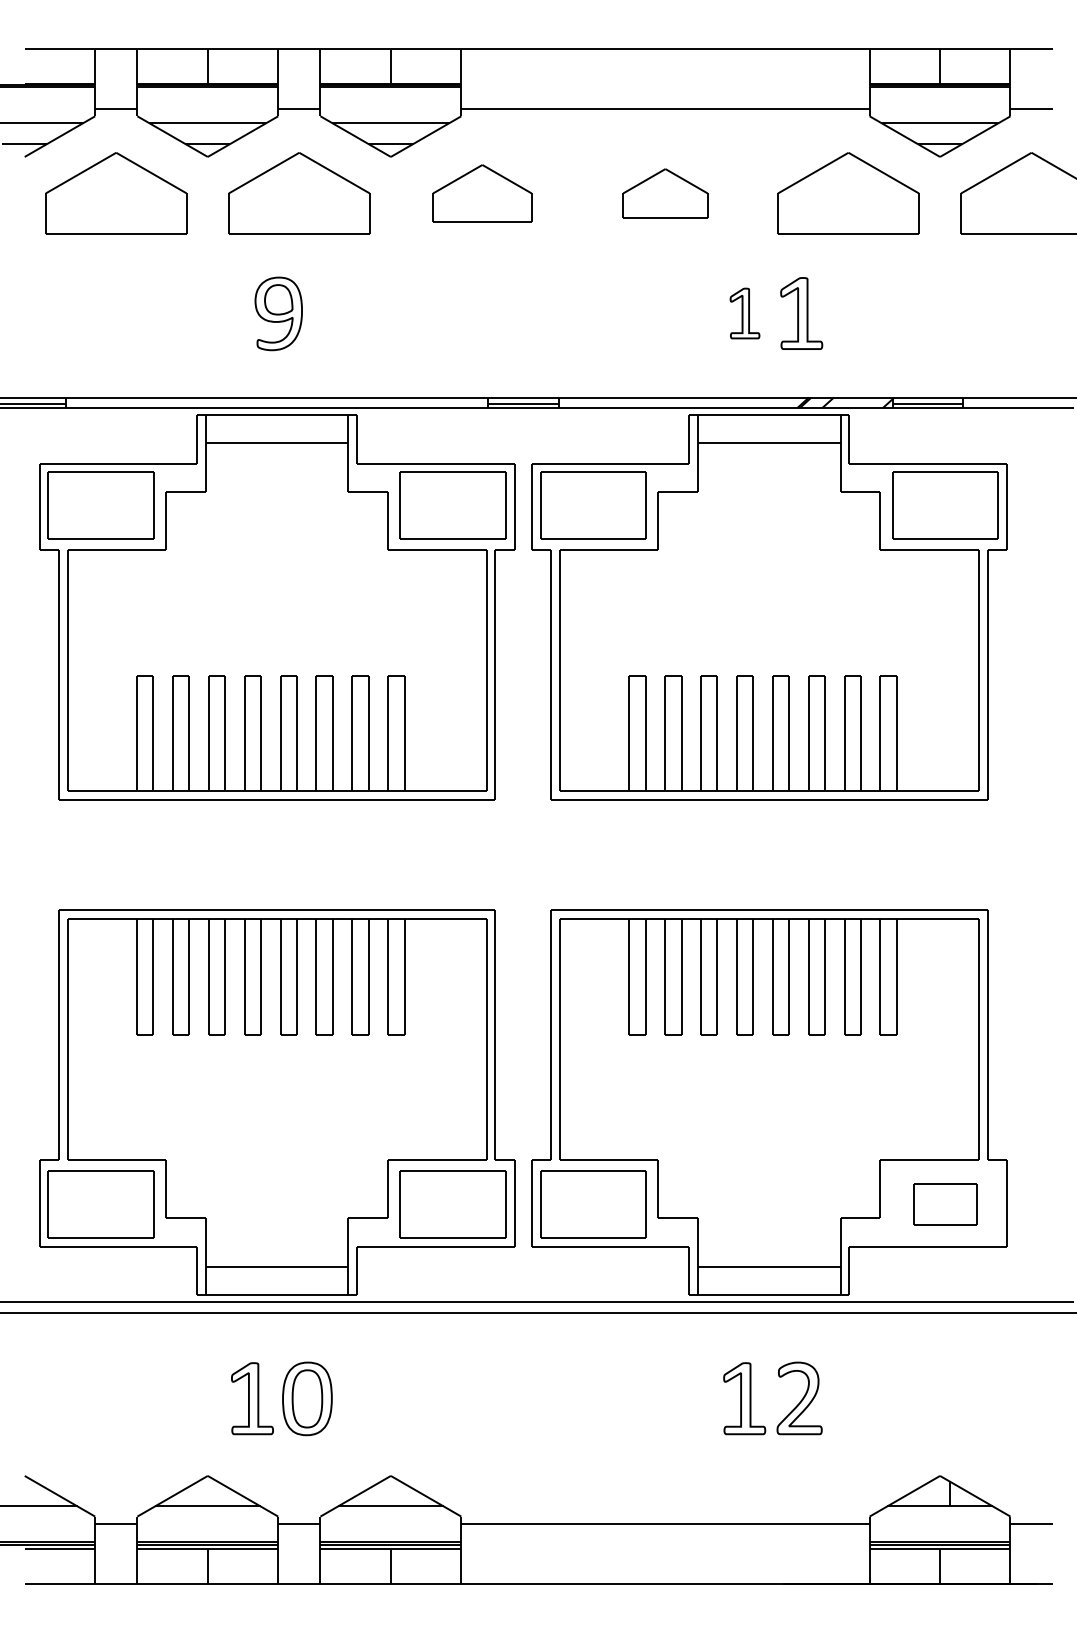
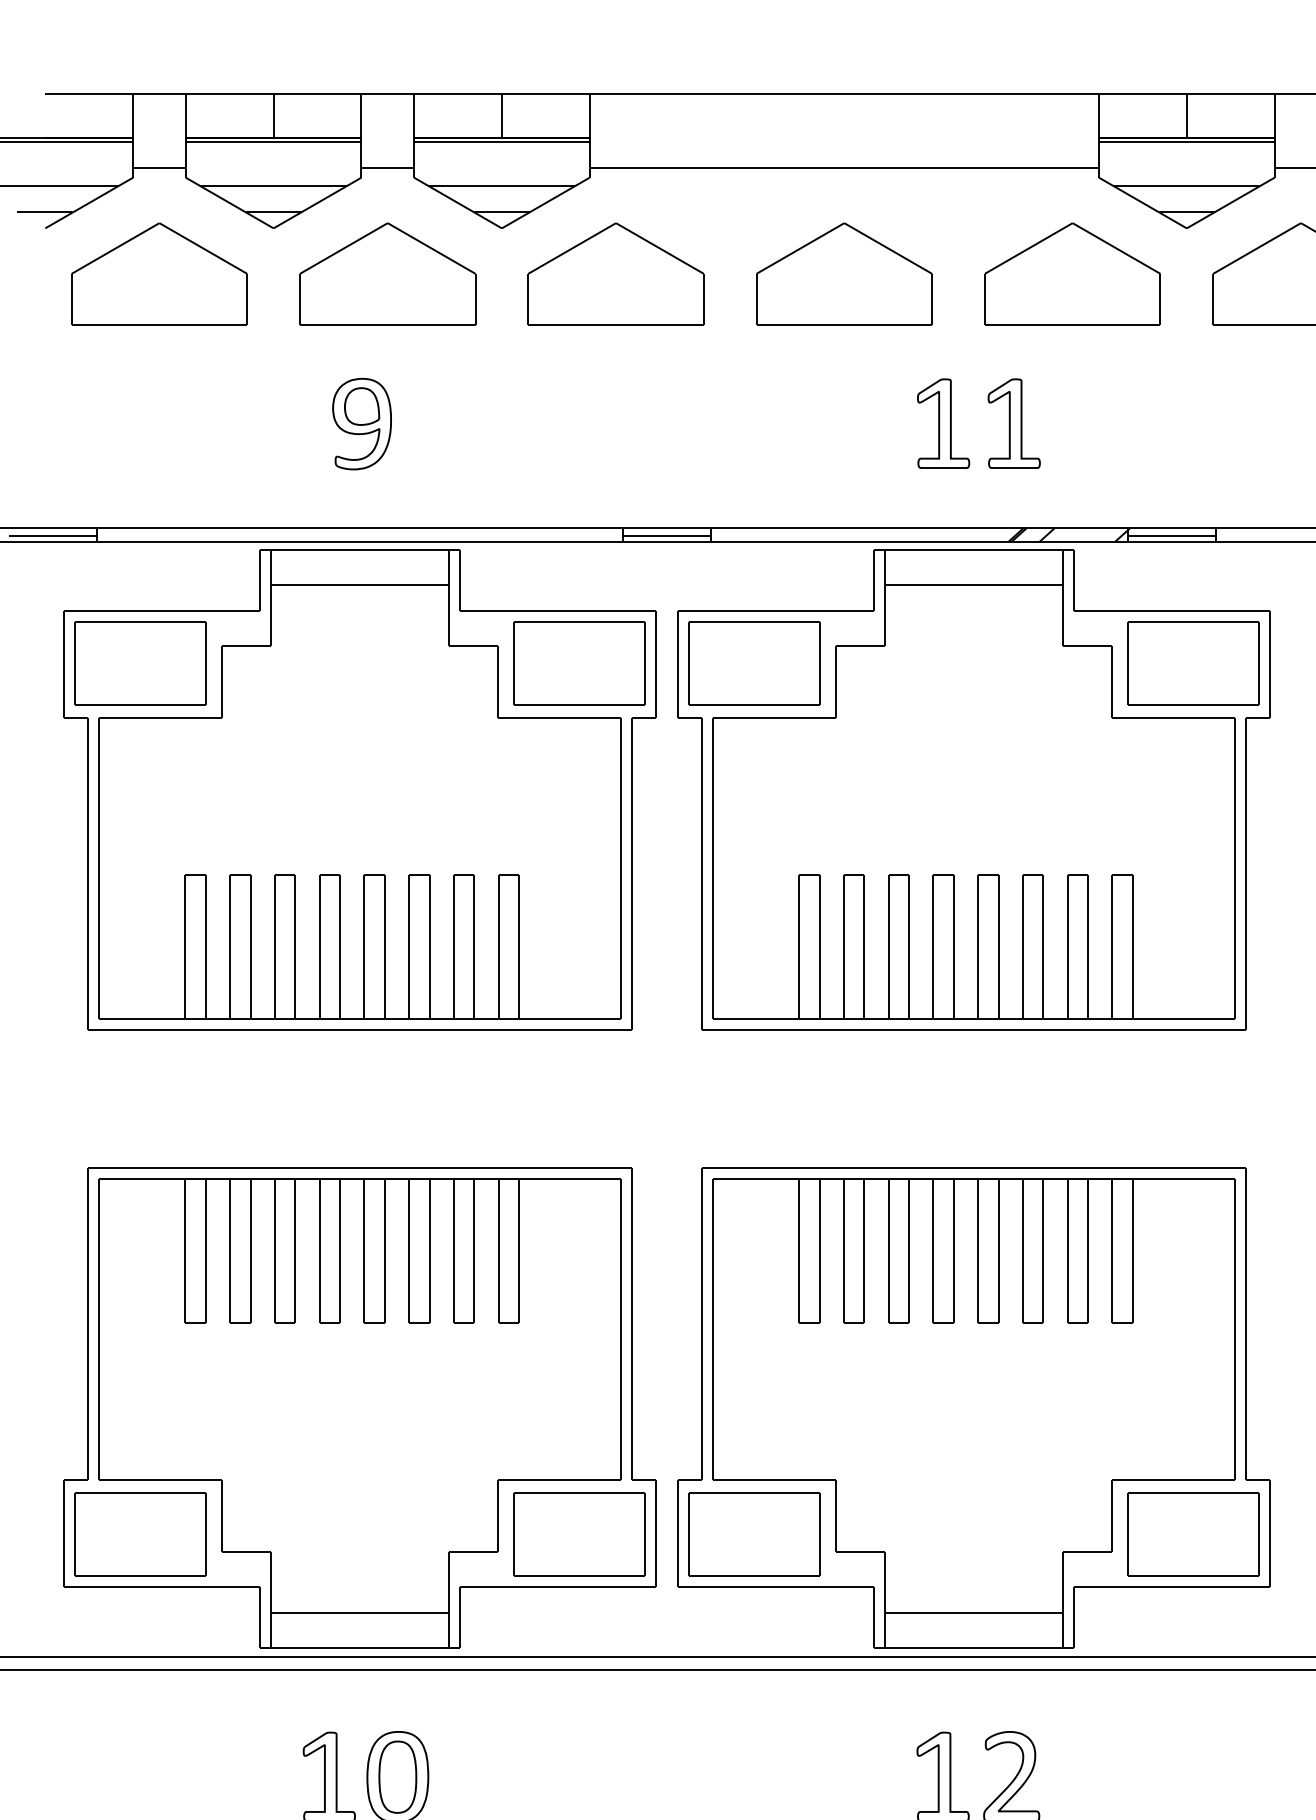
part: (482, 193) -> (616, 273), size x1.43
part: (665, 193) -> (844, 273), size x1.67
part: (744, 313) -> (942, 423), size x1.43
part: (945, 1204) -> (1193, 1534), size x1.67

